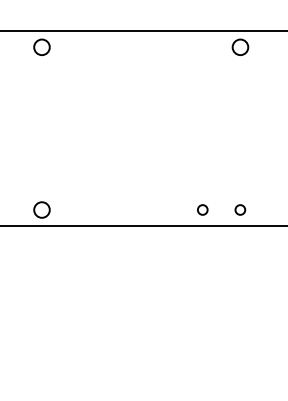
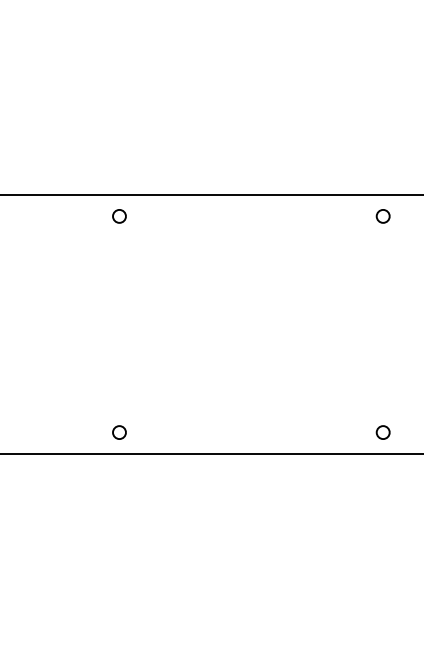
circle: (42, 47) -> (119, 216), size x0.62
circle: (239, 47) -> (382, 216), size x0.62
circle: (42, 209) -> (119, 432), size x0.62
circle: (202, 209) -> (332, 432), removed

